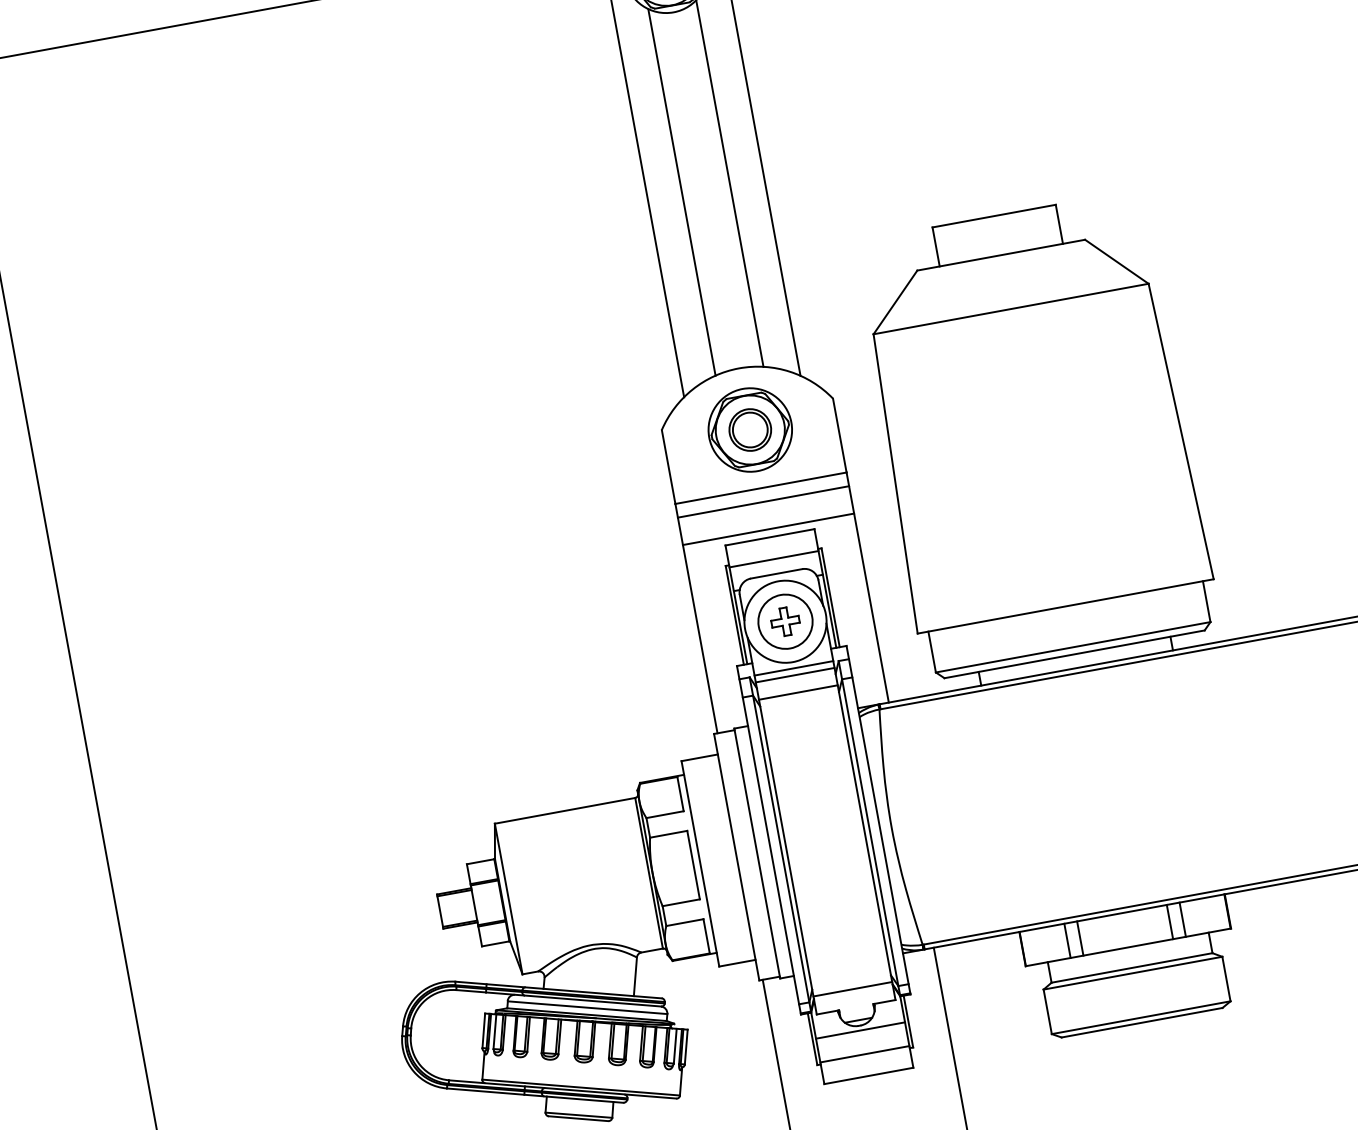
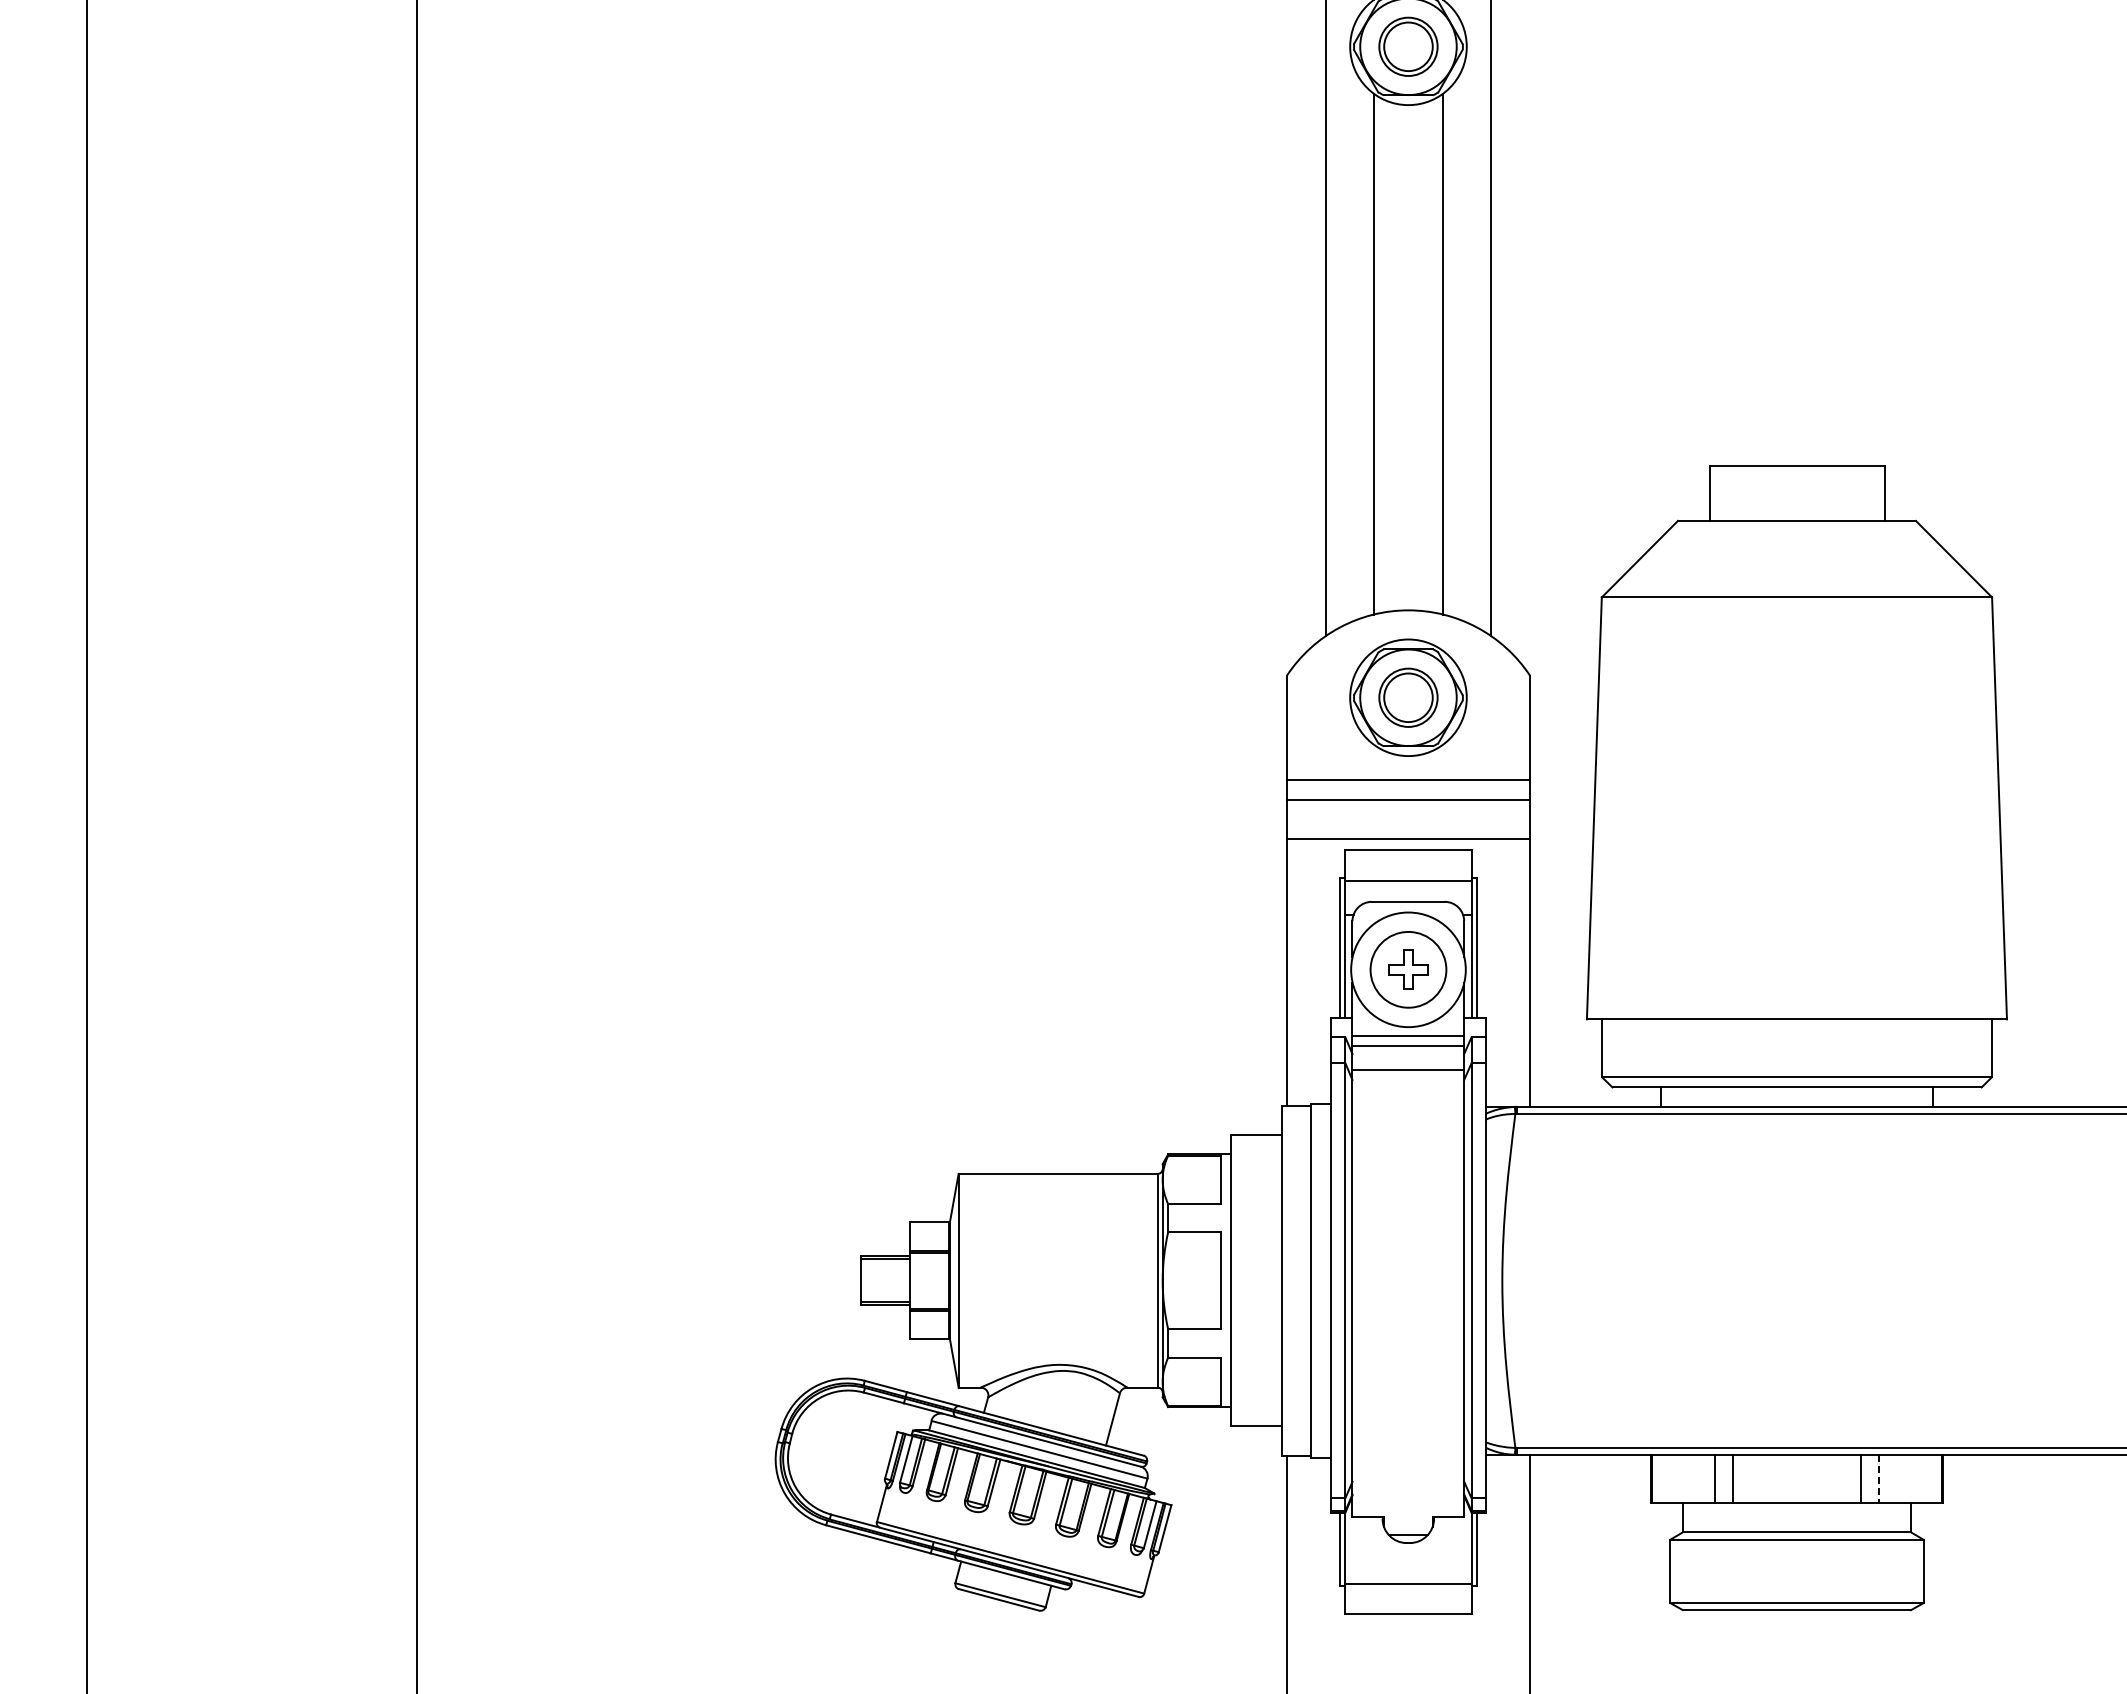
line: (1182, 920) -> (1878, 1479), solid -> dashed
line: (852, 989) -> (1408, 1491), removed
line: (860, 1030) -> (1408, 1549), removed

